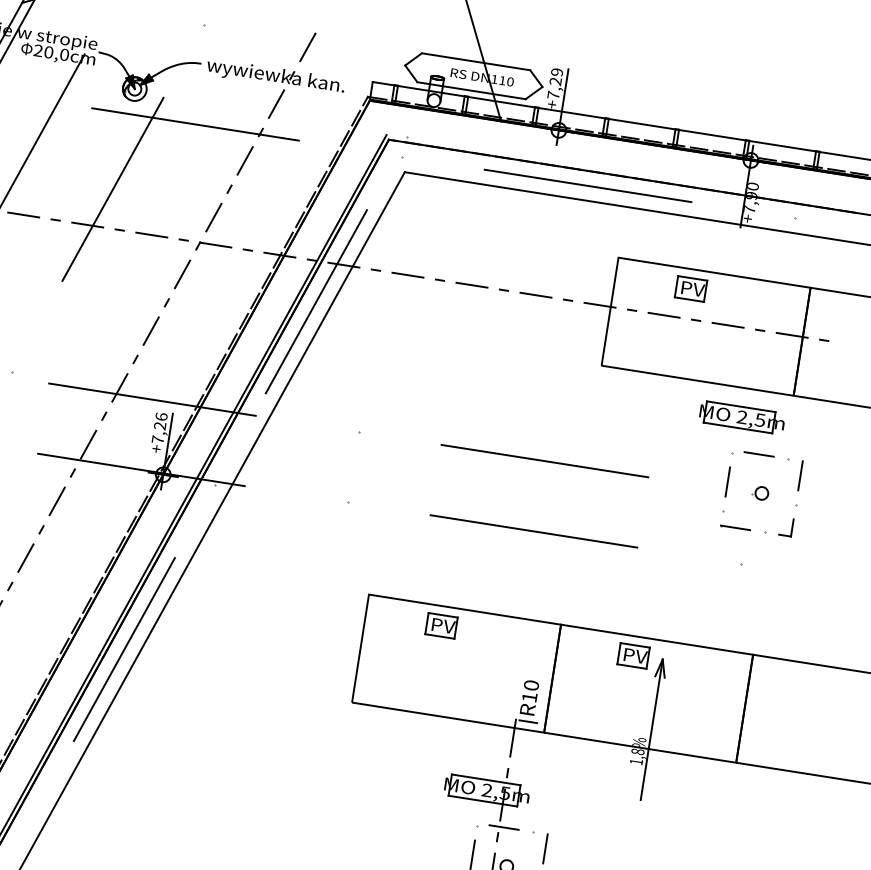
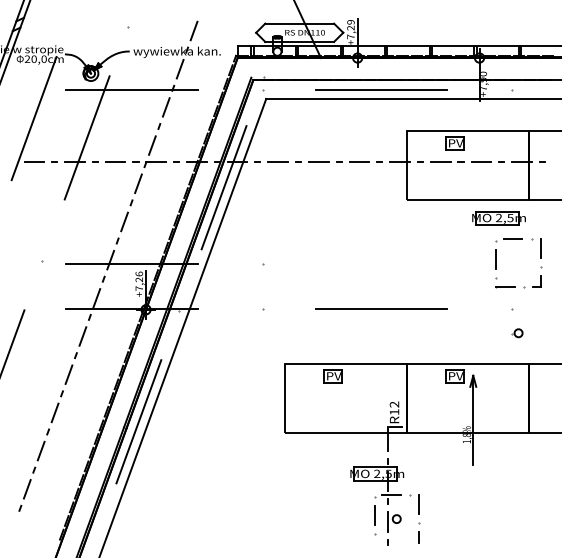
line: (545, 459) -> (381, 263), removed
part: (760, 493) -> (517, 333), moved
text: (531, 685) -> (394, 404), R10 -> R12

